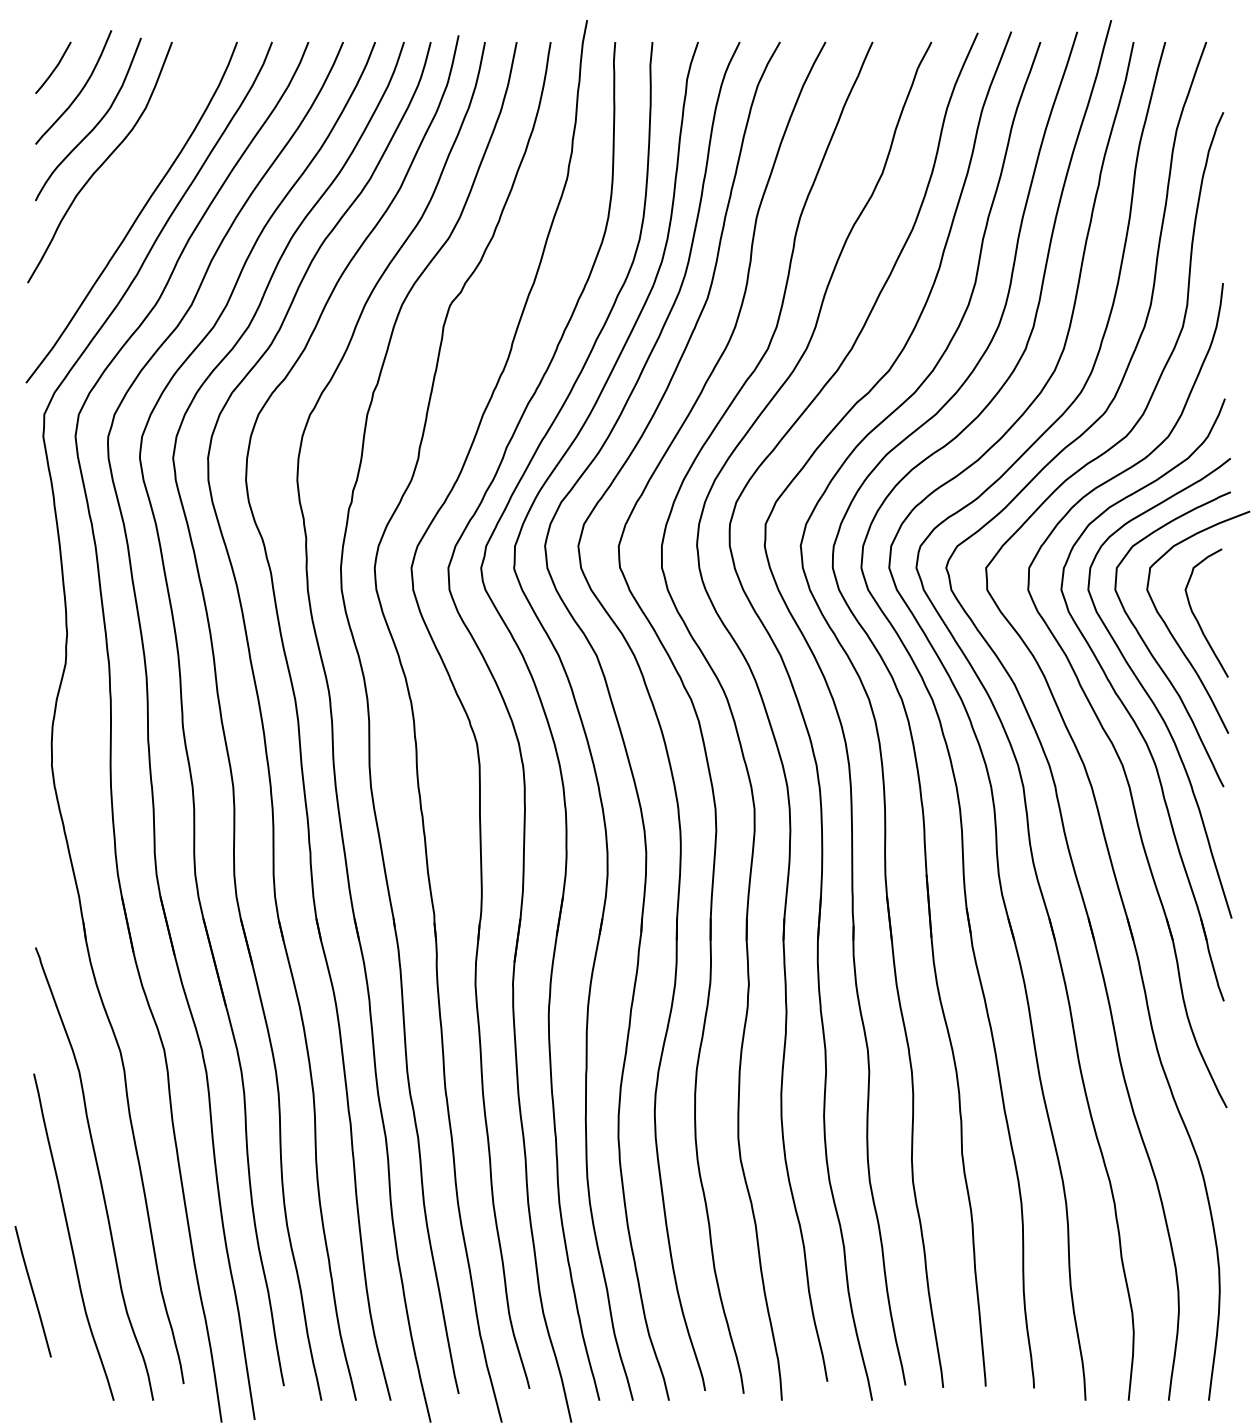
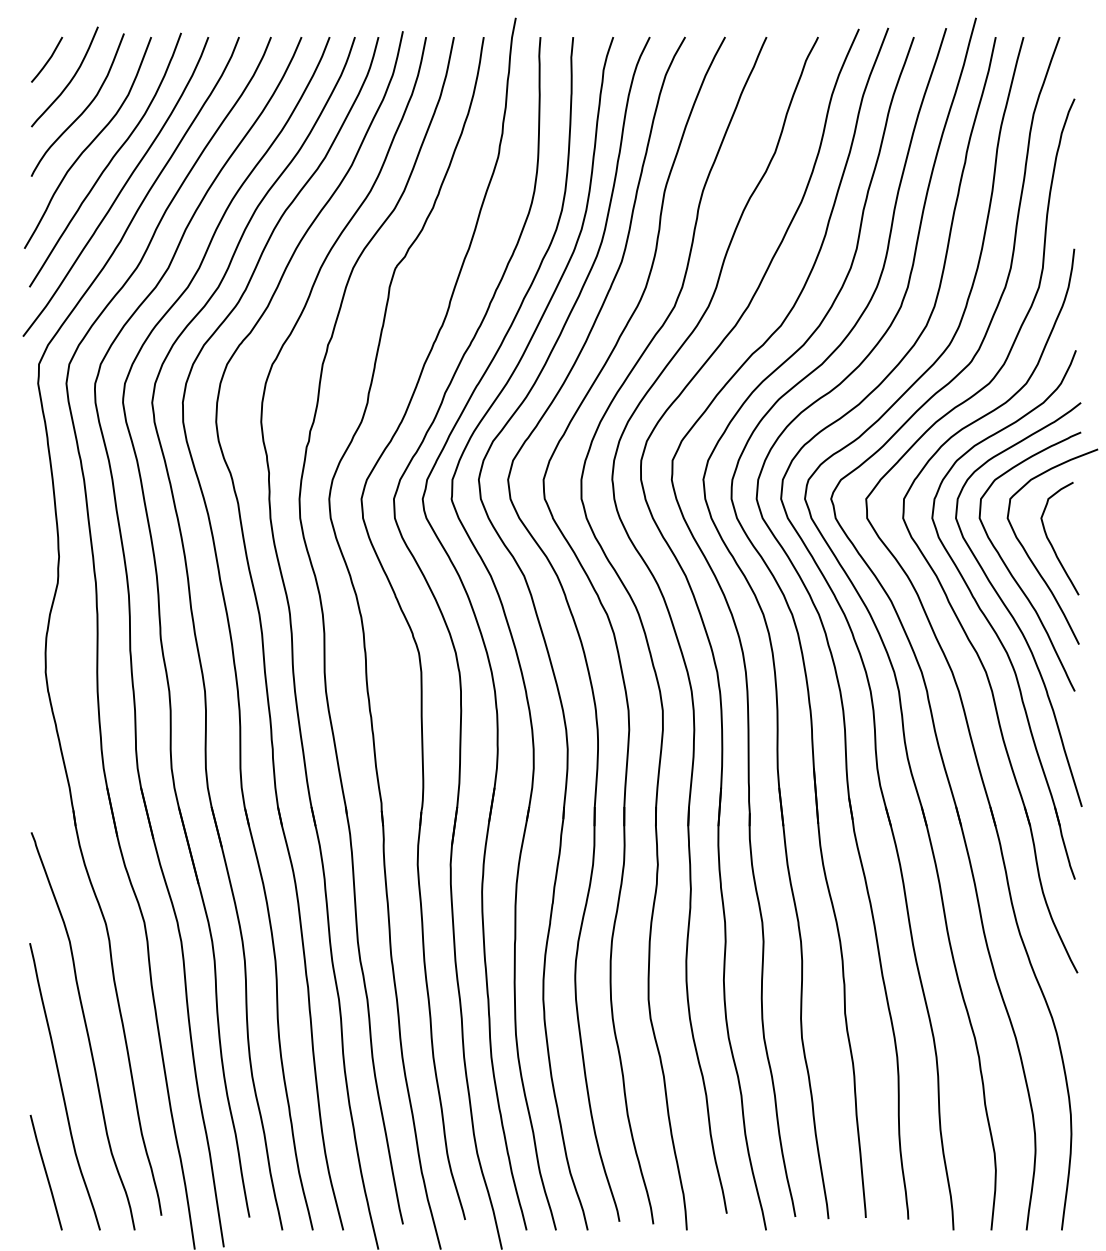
curve: (123, 184) -> (108, 162), added
line: (32, 1291) -> (45, 1172), moved

